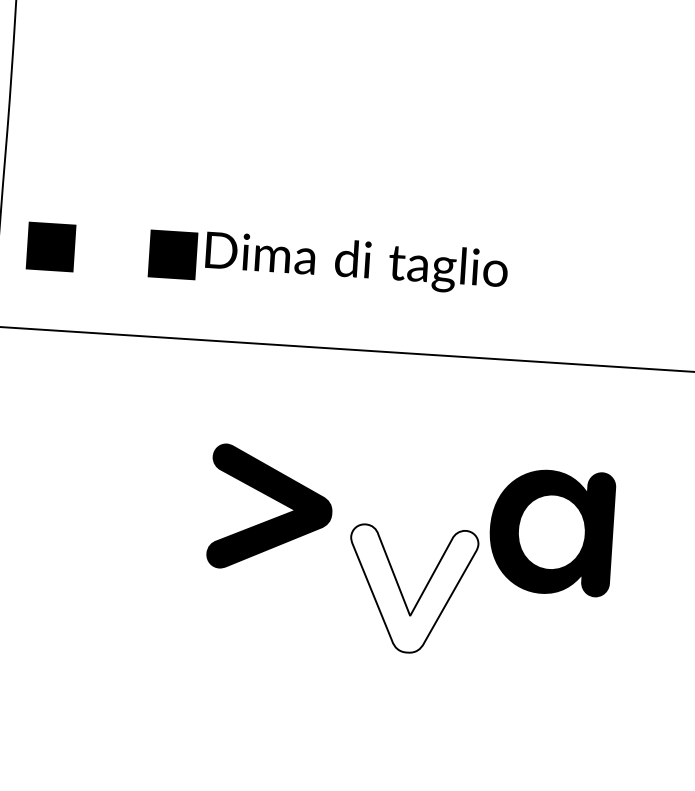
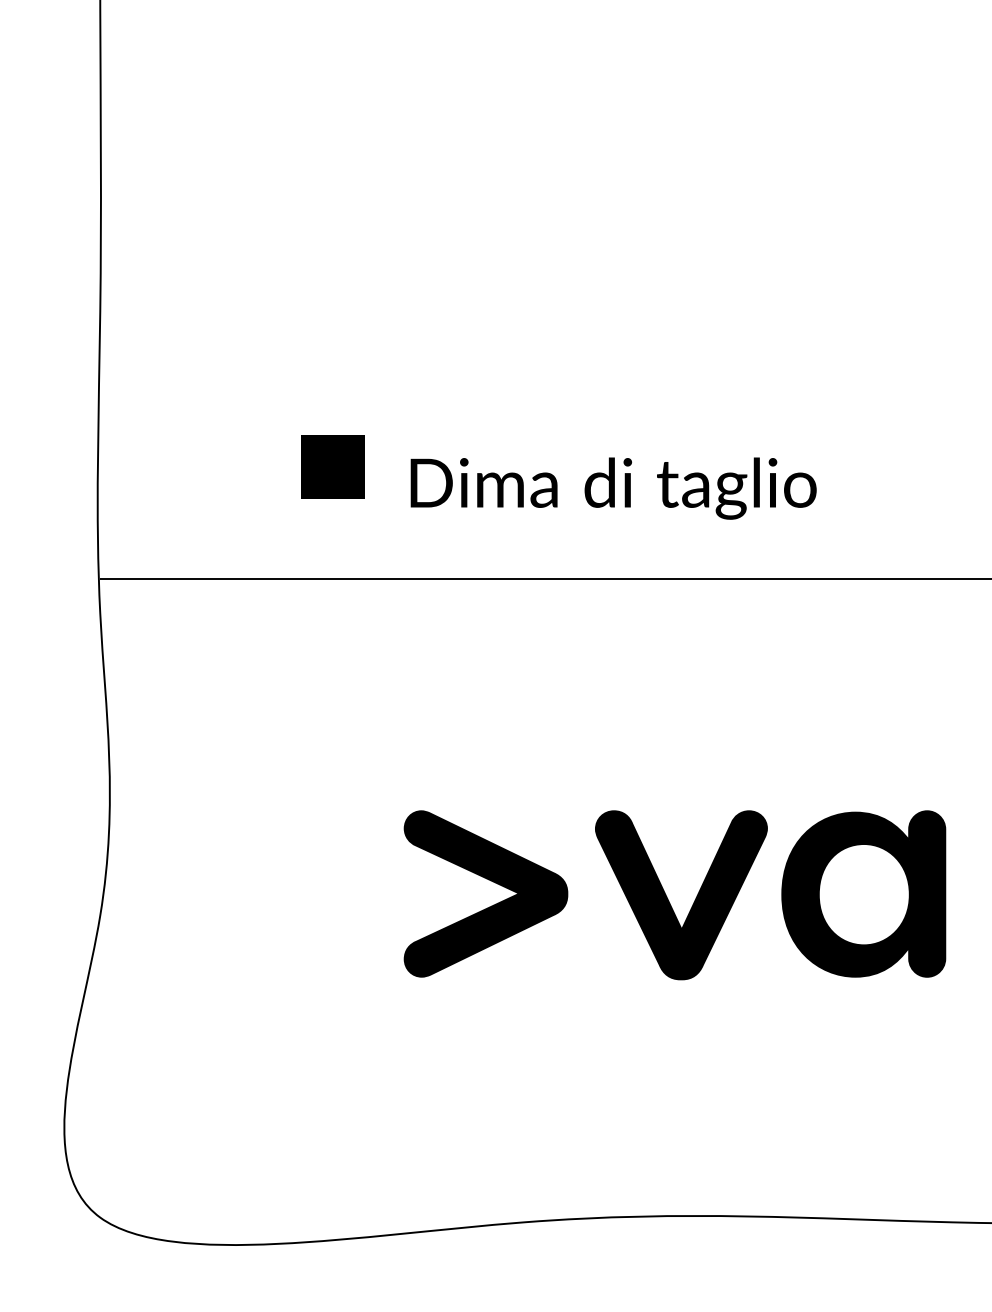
part: (50, 246) -> (168, 466), removed
text: (356, 263) -> (613, 488), moved
part: (274, 500) -> (490, 881), moved
part: (551, 531) -> (863, 893), moved
fill: (411, 590) -> (681, 895), added

